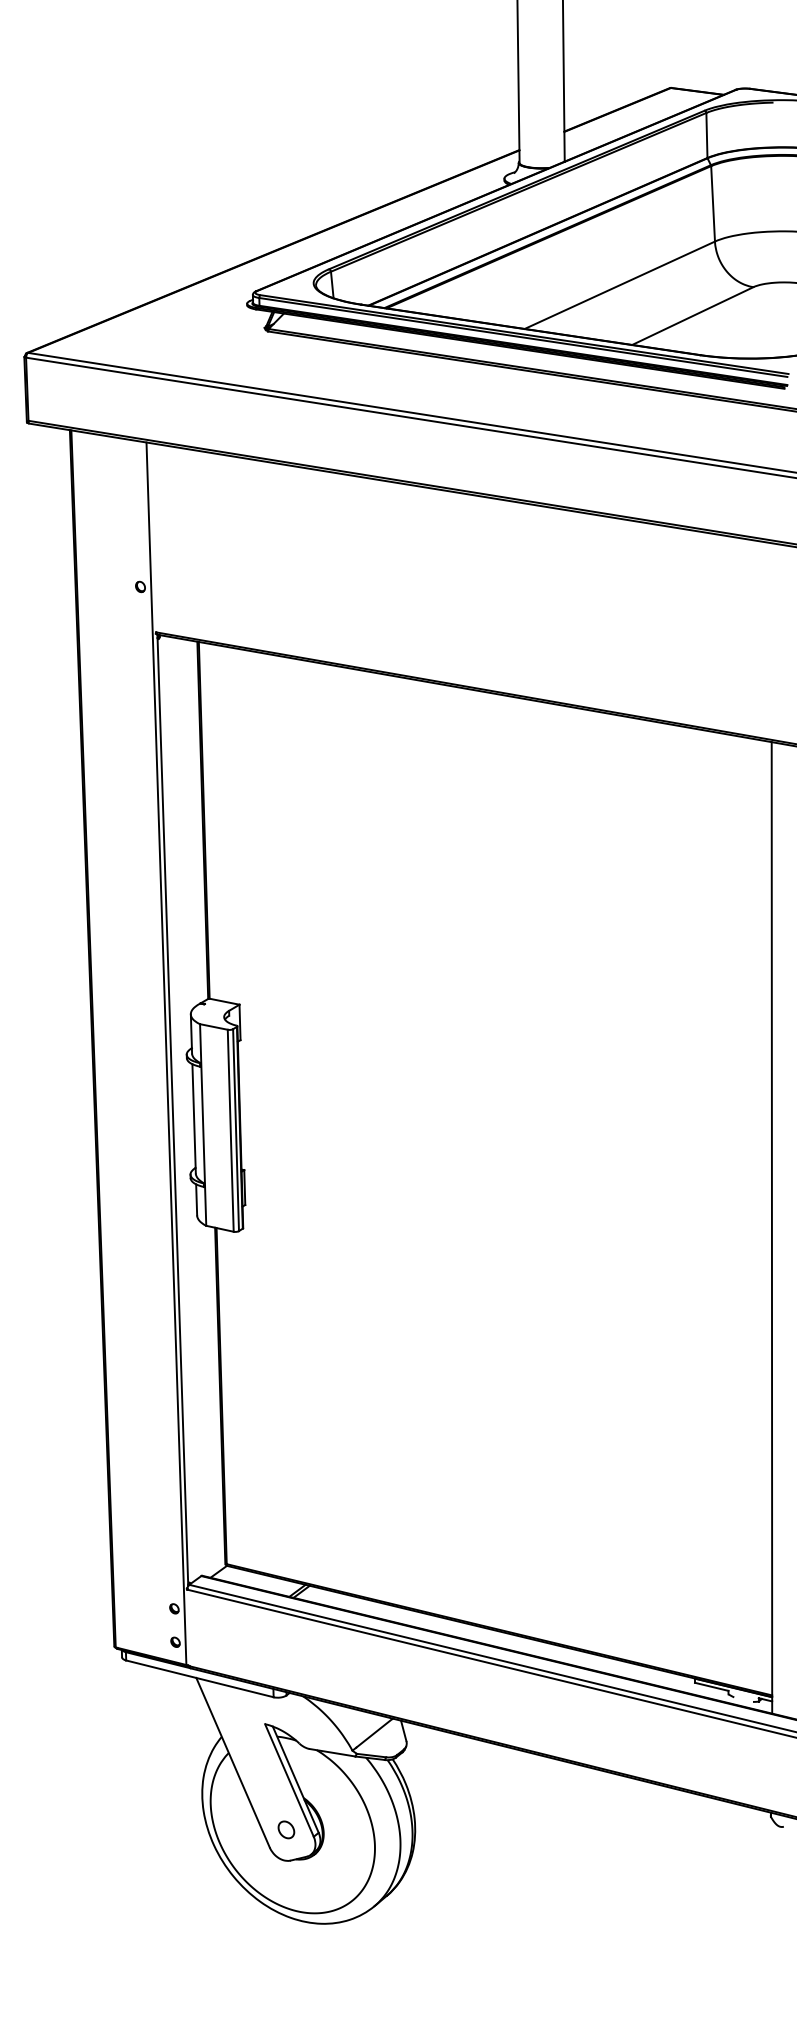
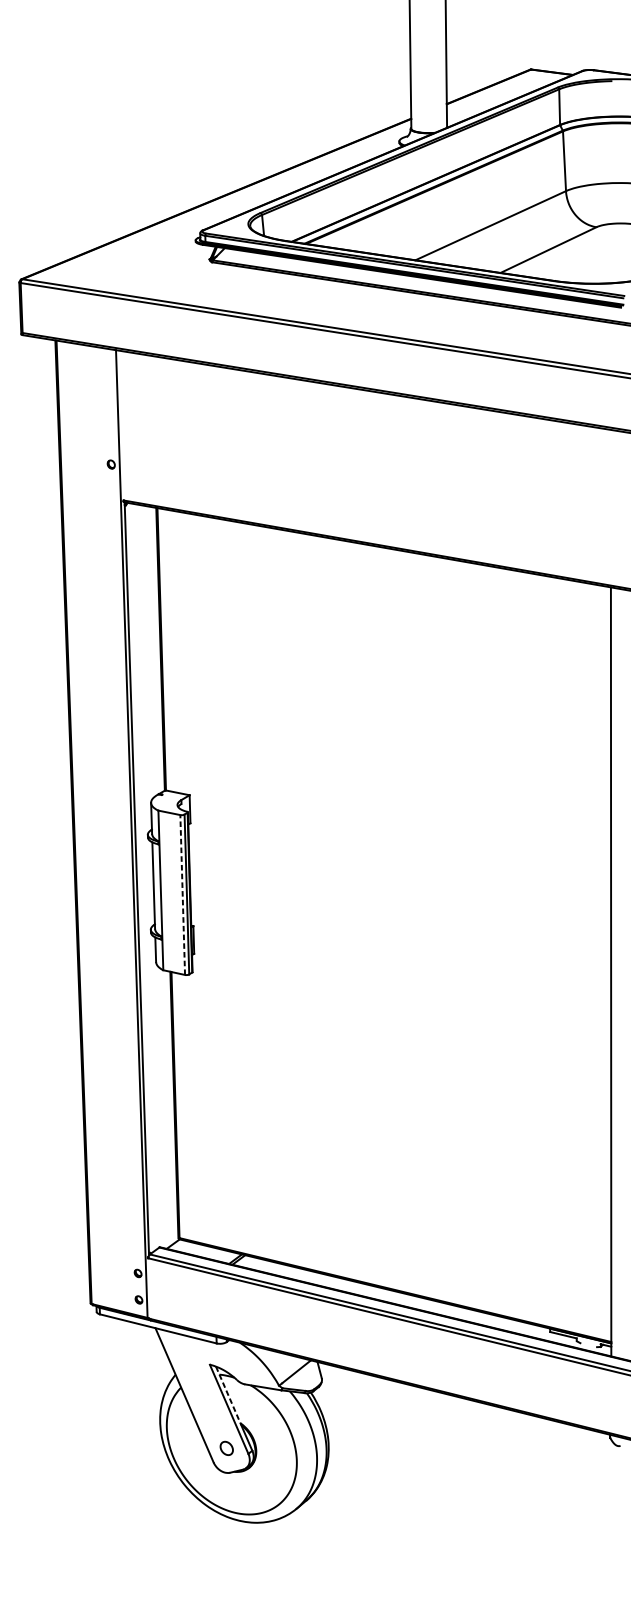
line: (230, 1130) -> (182, 894), solid -> dashed
line: (288, 1763) -> (228, 1395), solid -> dashed

